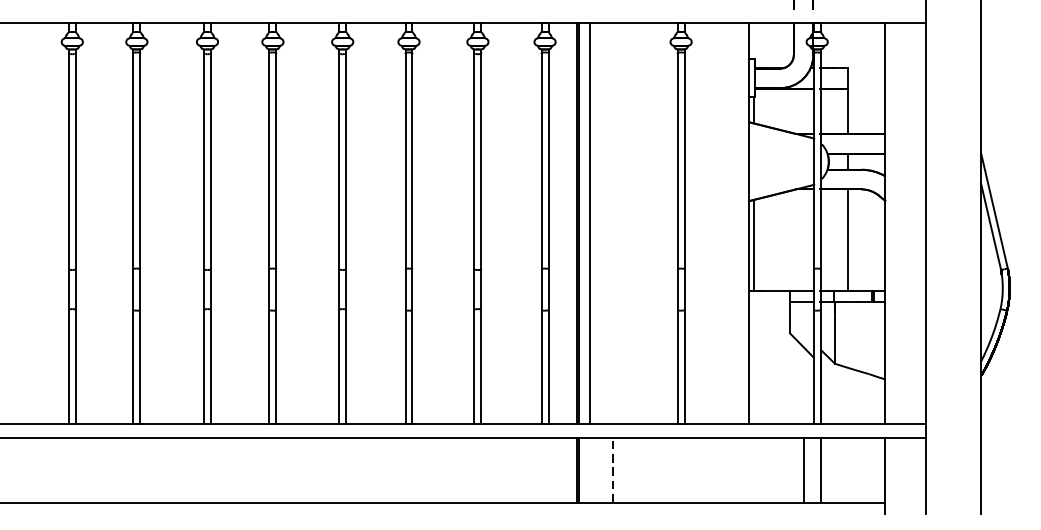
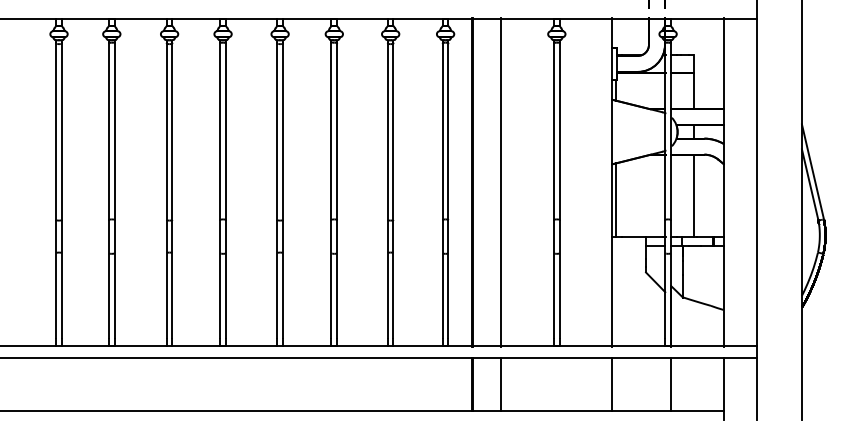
line: (590, 223) -> (501, 182), moved
line: (613, 470) -> (501, 384), dashed -> solid
line: (804, 470) -> (612, 384), moved

